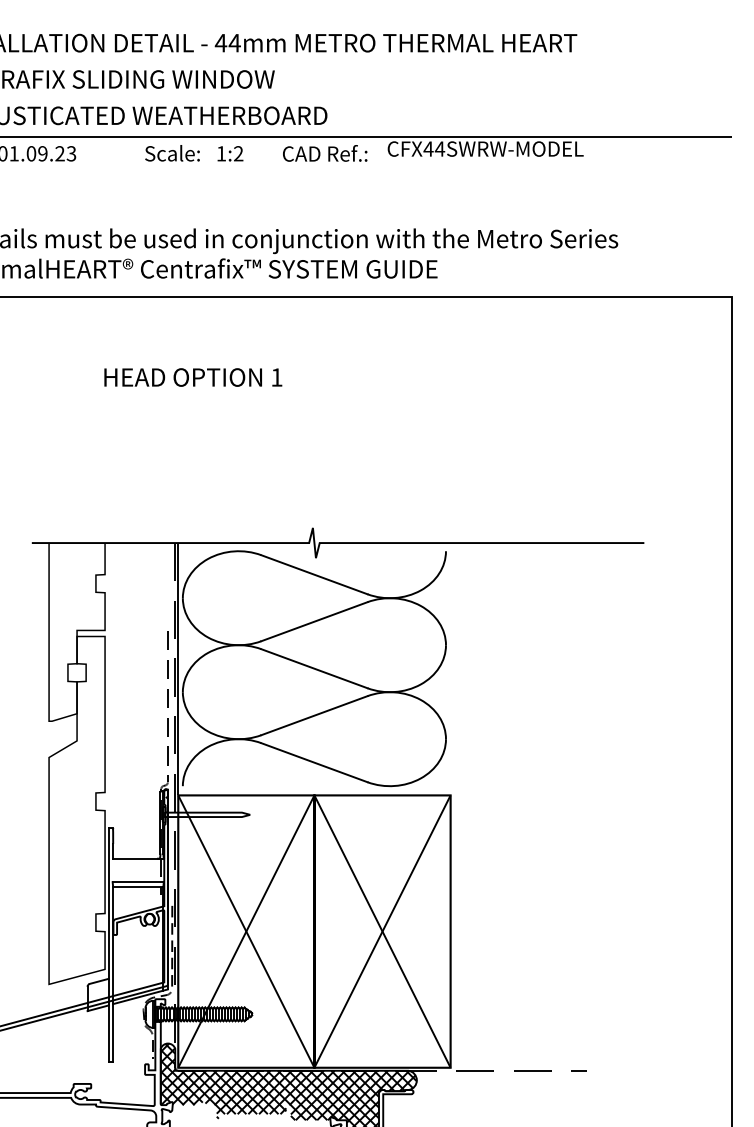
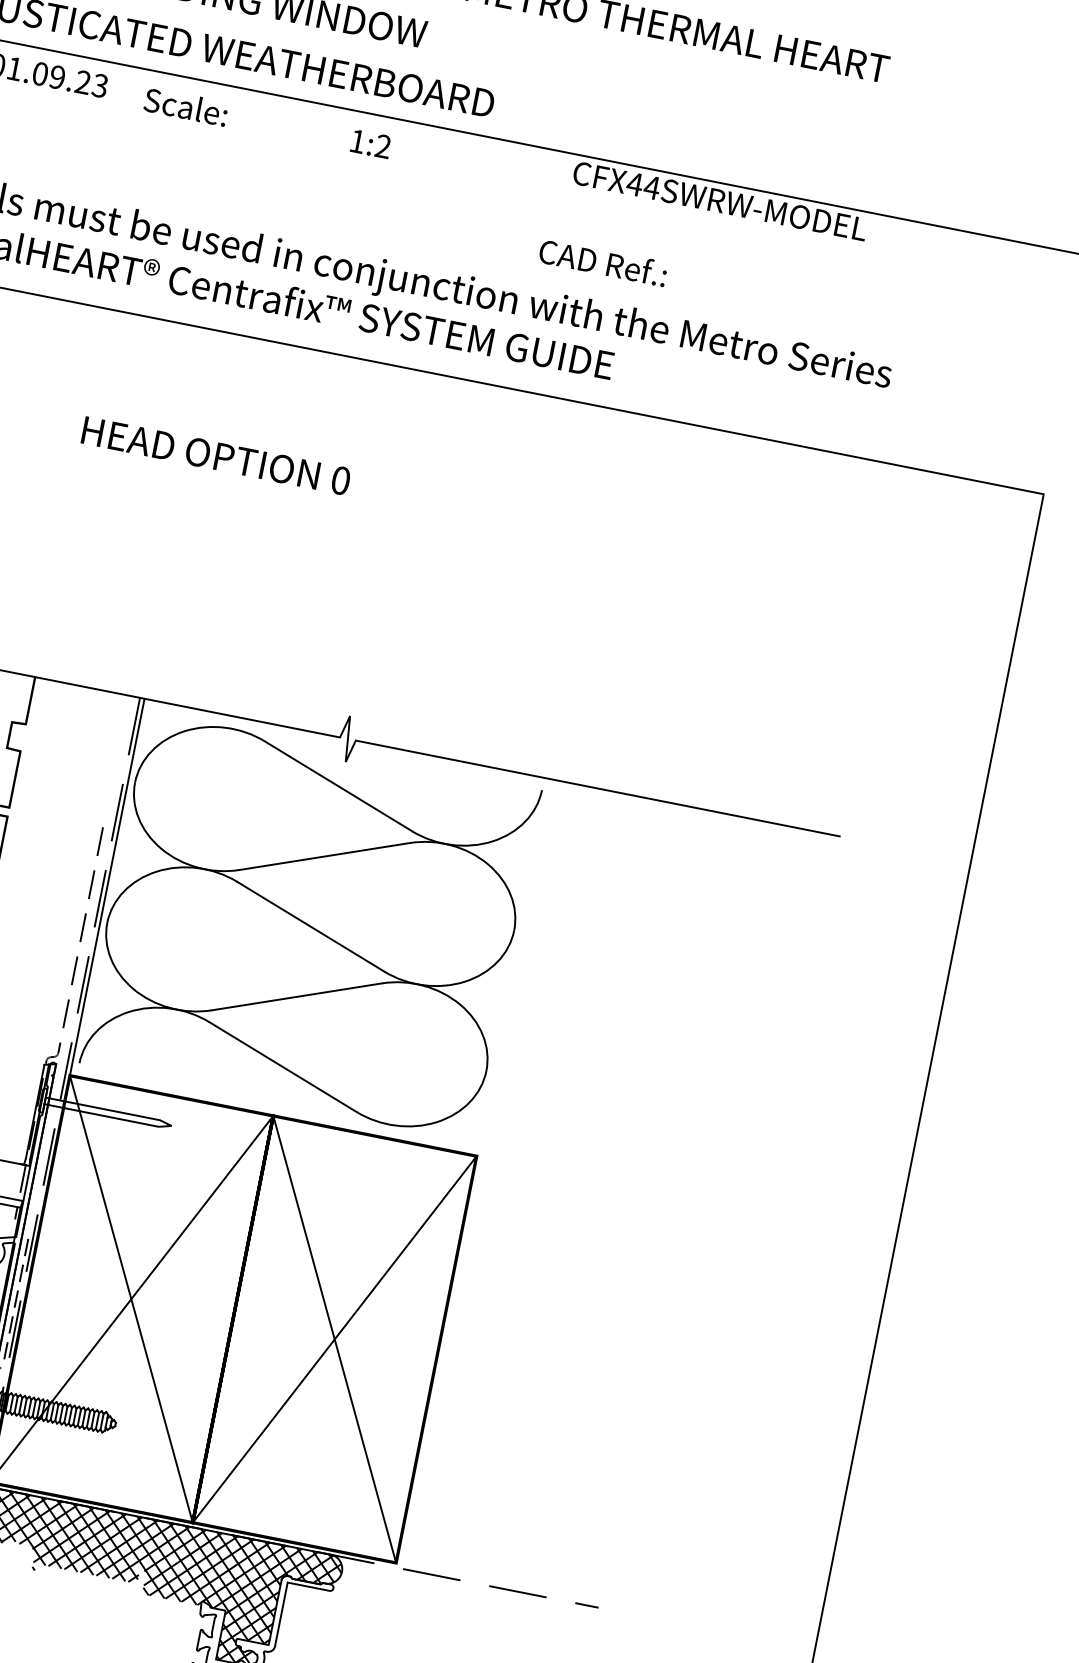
text: (172, 153) -> (186, 107), moved
text: (230, 153) -> (371, 143), moved
text: (325, 153) -> (603, 262), moved
text: (276, 377) -> (340, 480), 1 -> 0

